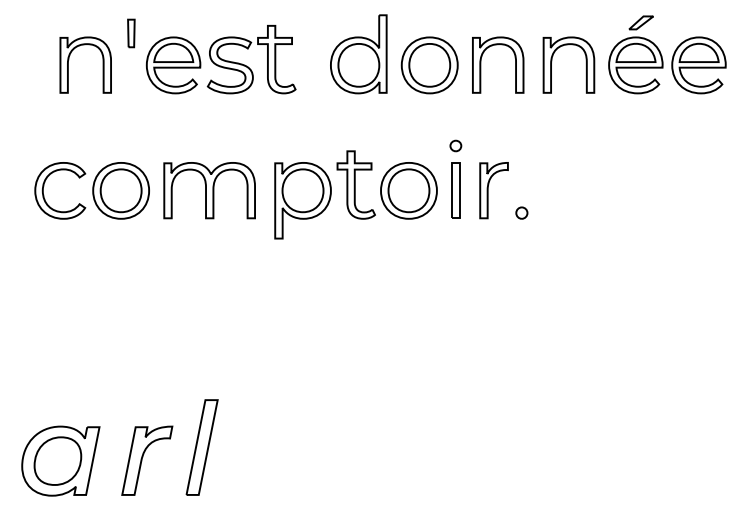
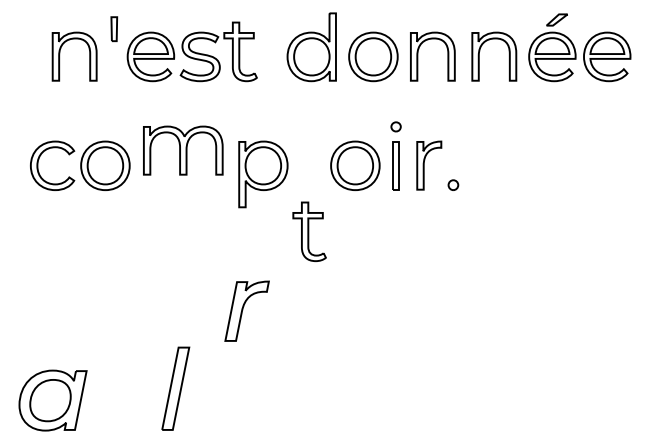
part: (356, 184) -> (309, 231), moved
part: (209, 190) -> (183, 150), moved
part: (146, 459) -> (246, 310), moved

